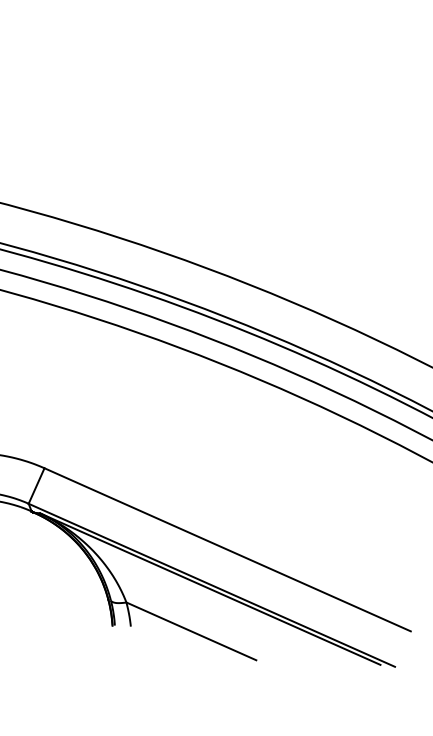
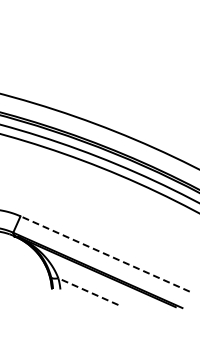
line: (228, 548) -> (105, 253), solid -> dashed
line: (191, 630) -> (88, 291), solid -> dashed

